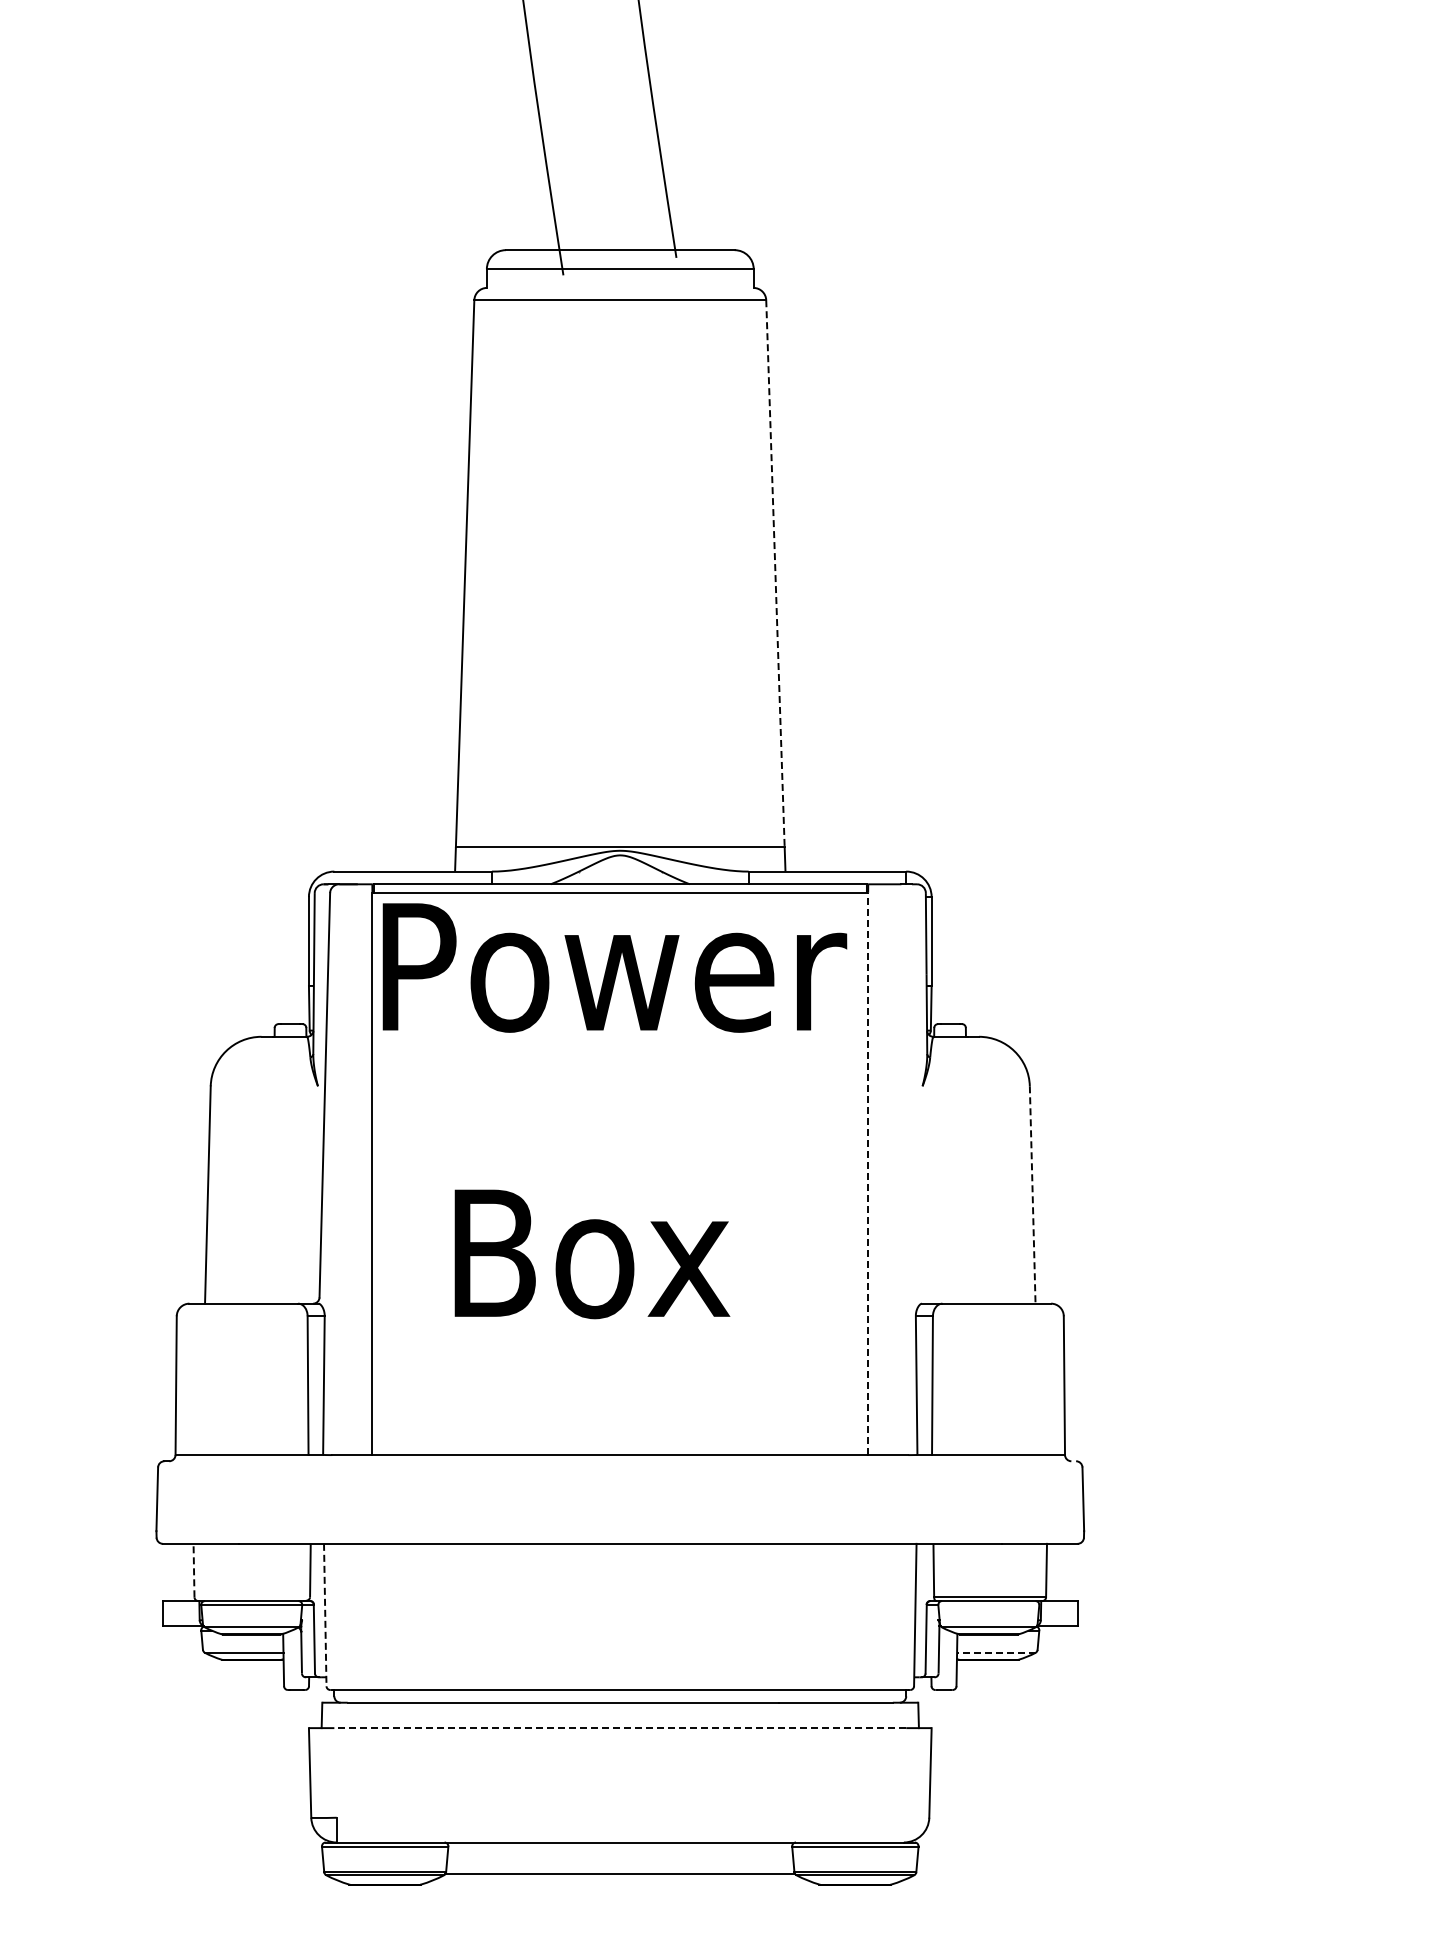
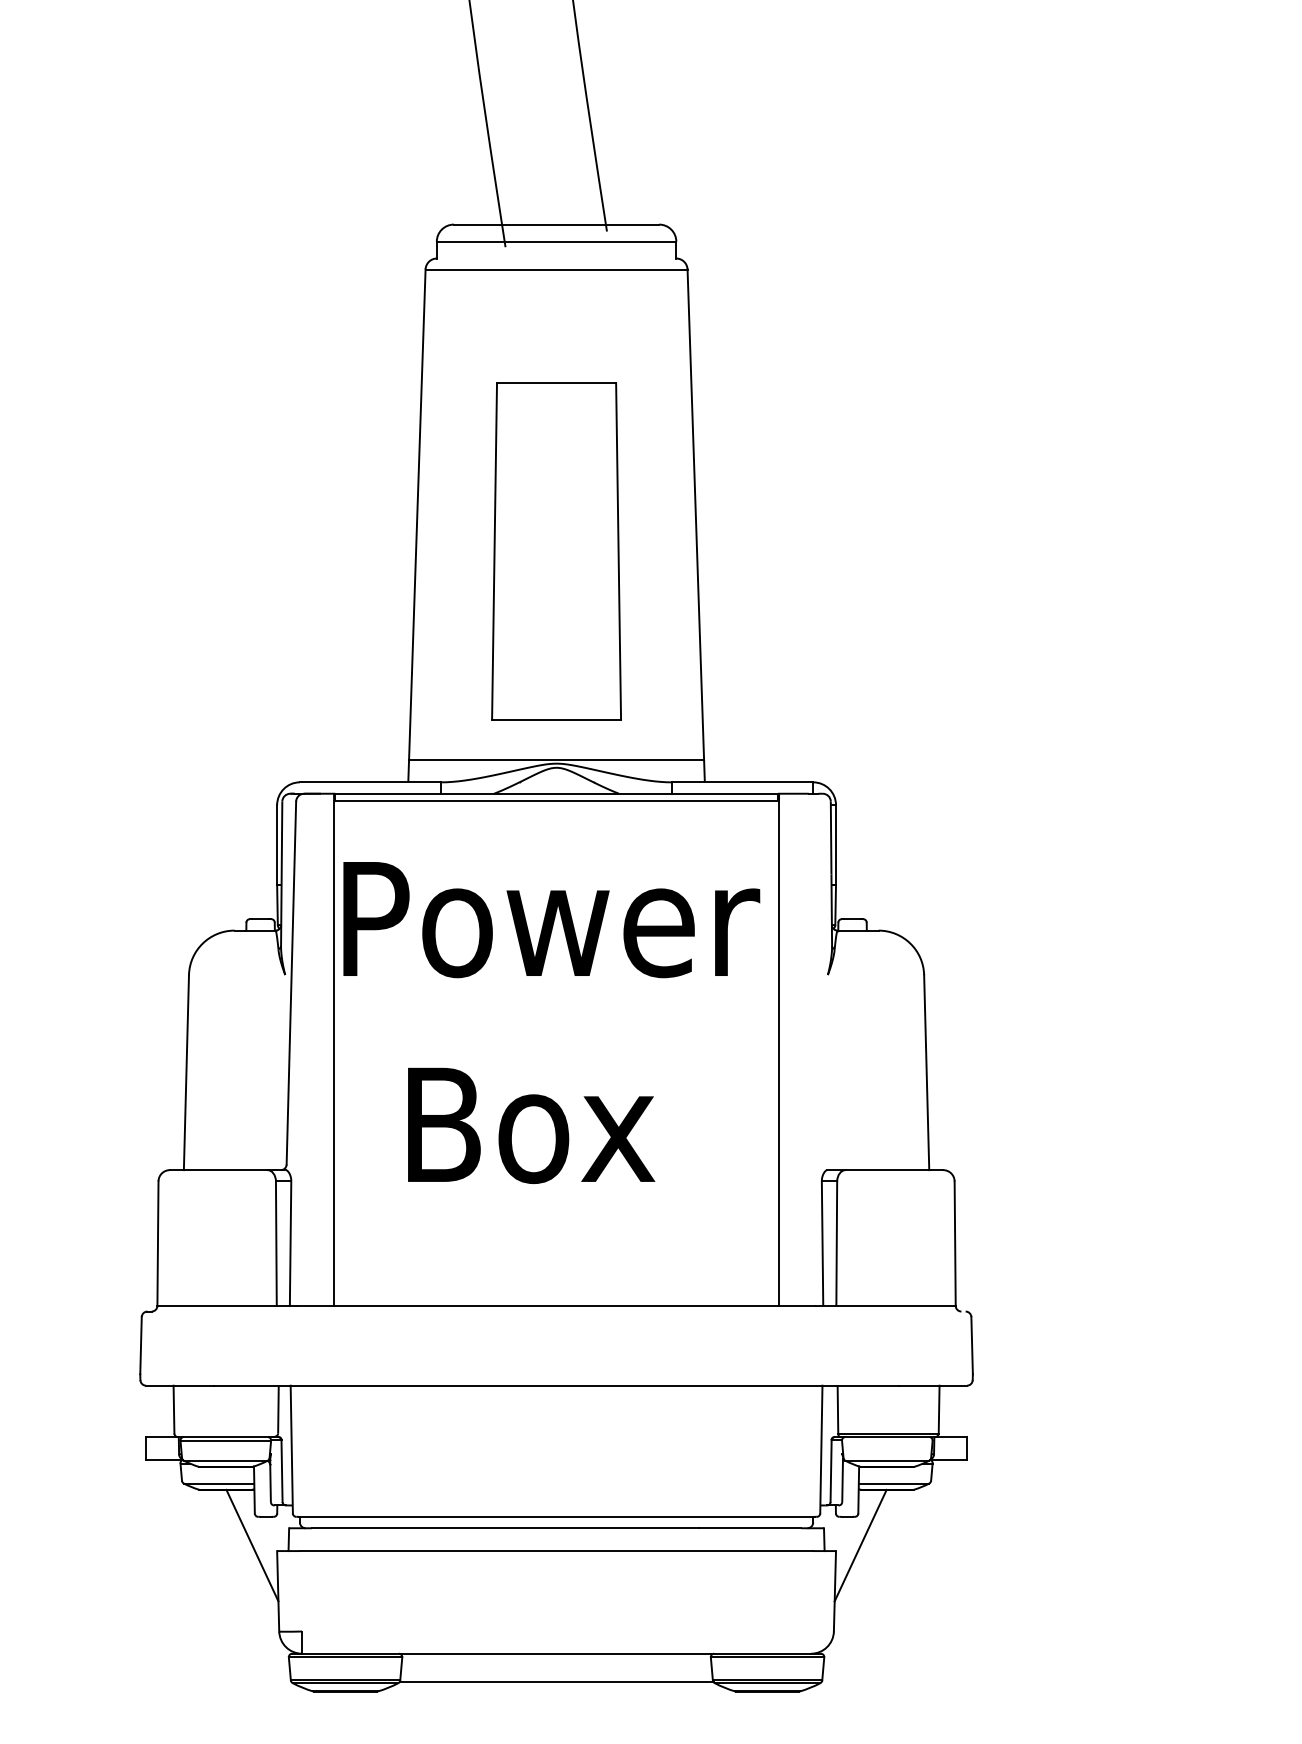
line: (775, 573) -> (695, 514), dashed -> solid
part: (619, 613) -> (555, 550), added
text: (614, 967) -> (551, 919), moved
line: (868, 1173) -> (779, 1053), dashed -> solid
line: (1032, 1195) -> (926, 1073), dashed -> solid
line: (194, 1570) -> (174, 1409), dashed -> solid
line: (325, 1615) -> (291, 1449), dashed -> solid
line: (995, 1652) -> (893, 1483), dashed -> solid
line: (281, 1721) -> (252, 1545), added
line: (959, 1721) -> (861, 1545), added
line: (620, 1728) -> (556, 1551), dashed -> solid

